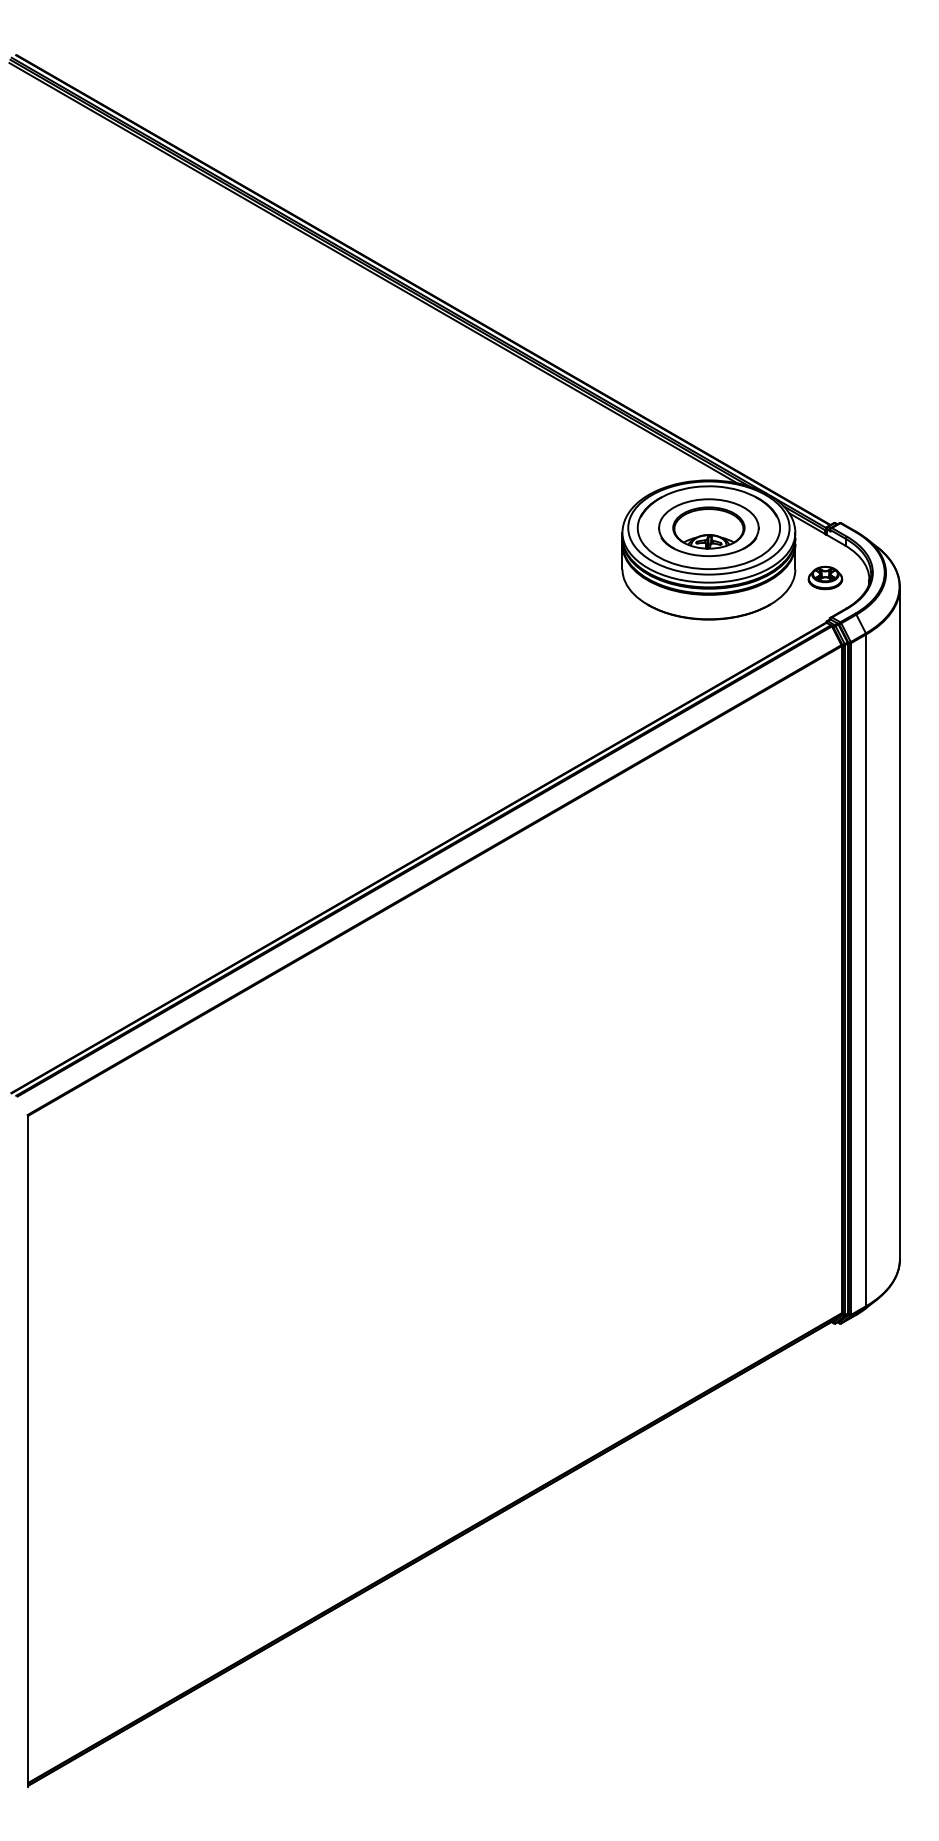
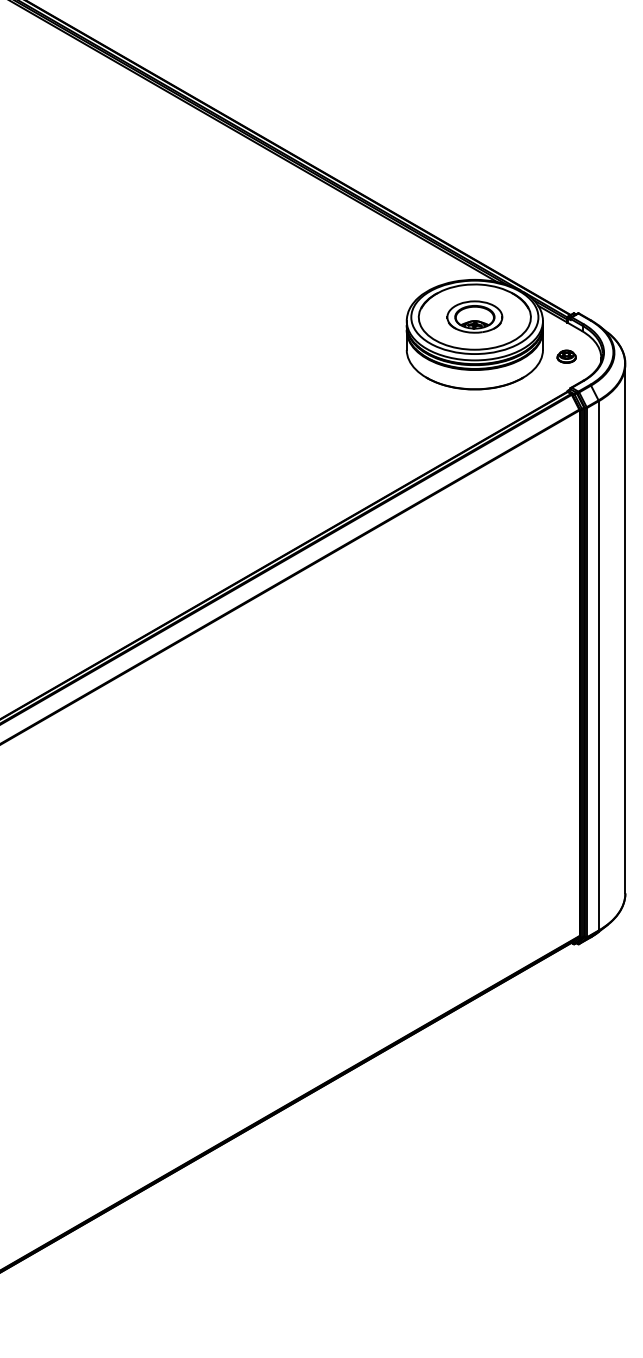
part: (708, 527) -> (474, 316), size x0.7
part: (825, 577) -> (566, 356), size x0.7

